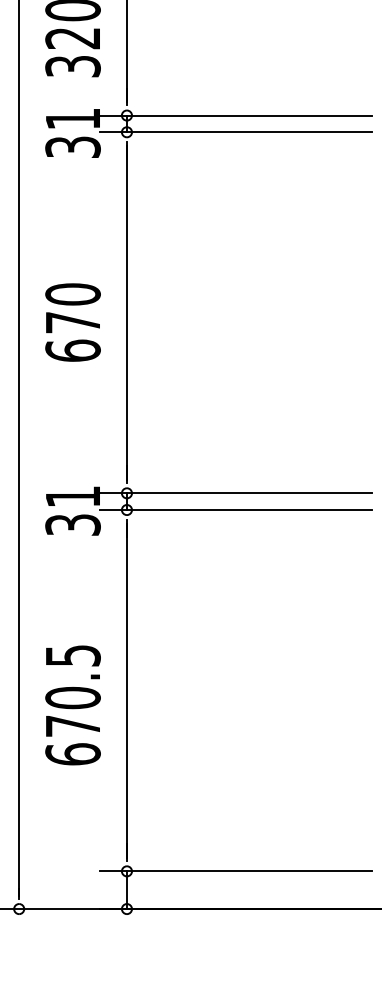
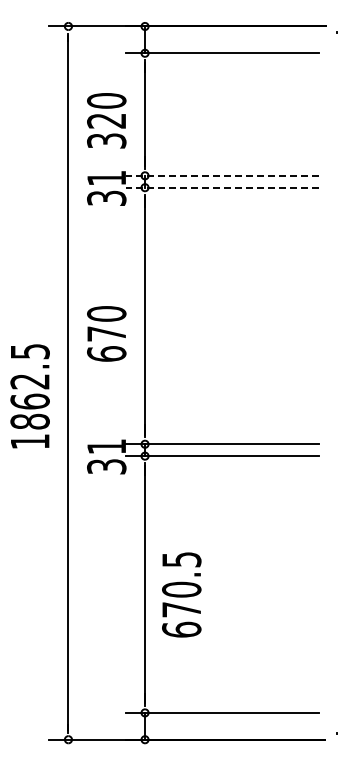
line: (235, 115) -> (222, 175), solid -> dashed
line: (235, 131) -> (222, 187), solid -> dashed
text: (72, 321) -> (106, 333), moved
text: (72, 704) -> (181, 594), moved

